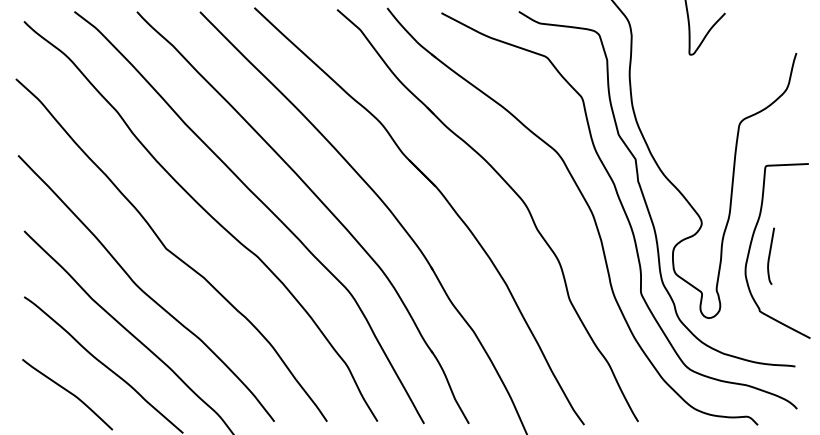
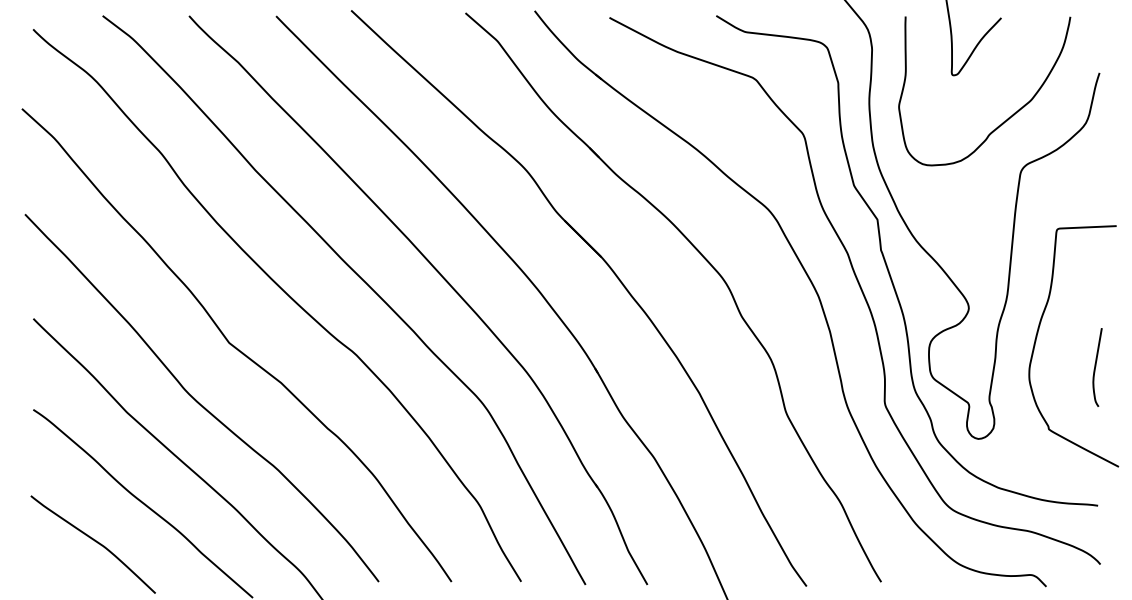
curve: (731, 84) -> (1009, 116), added
curve: (770, 255) -> (1096, 366), moved

